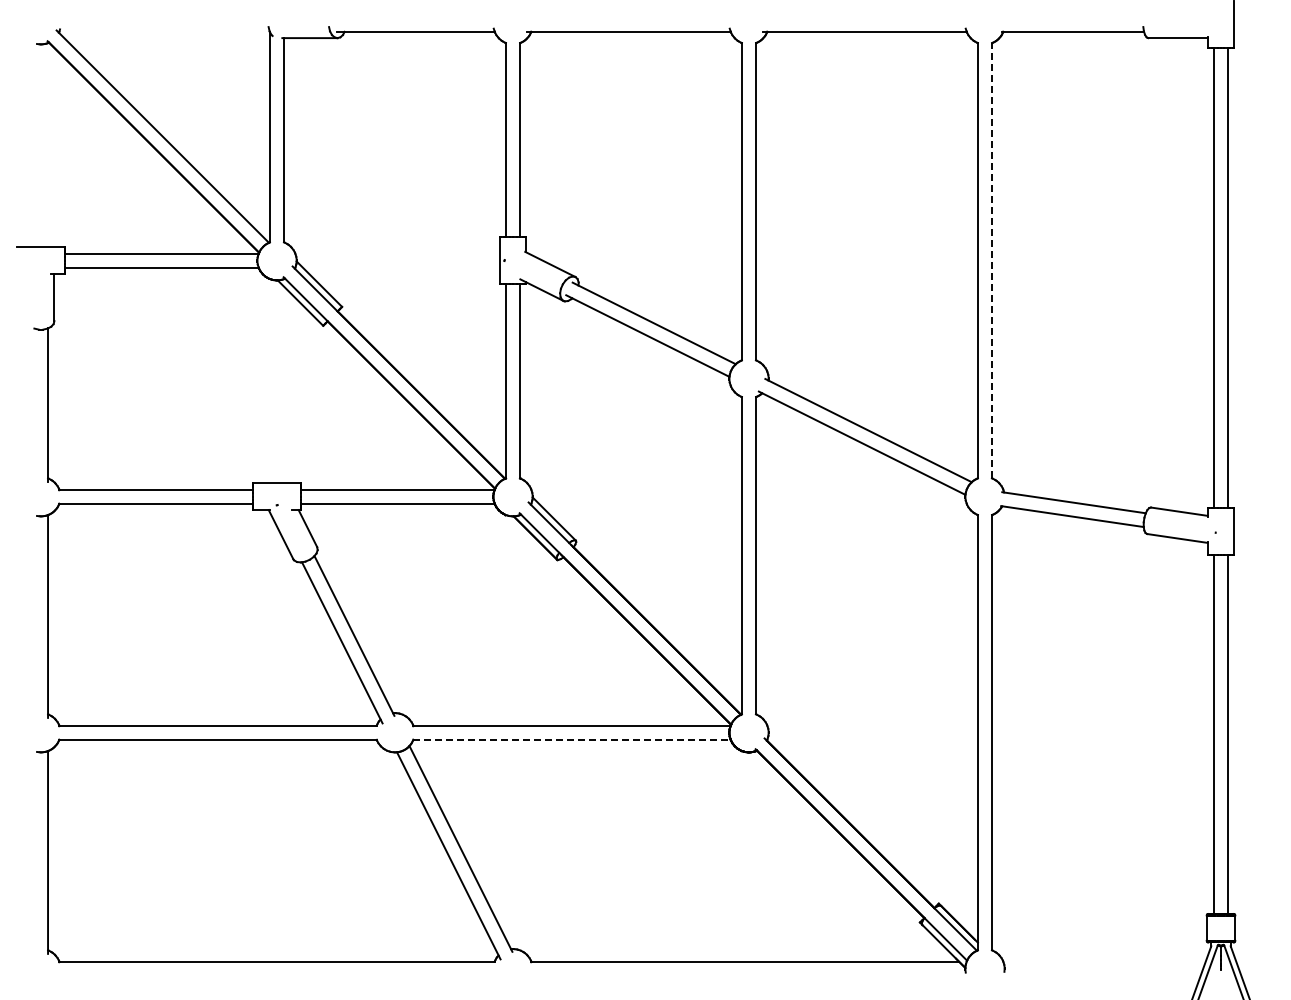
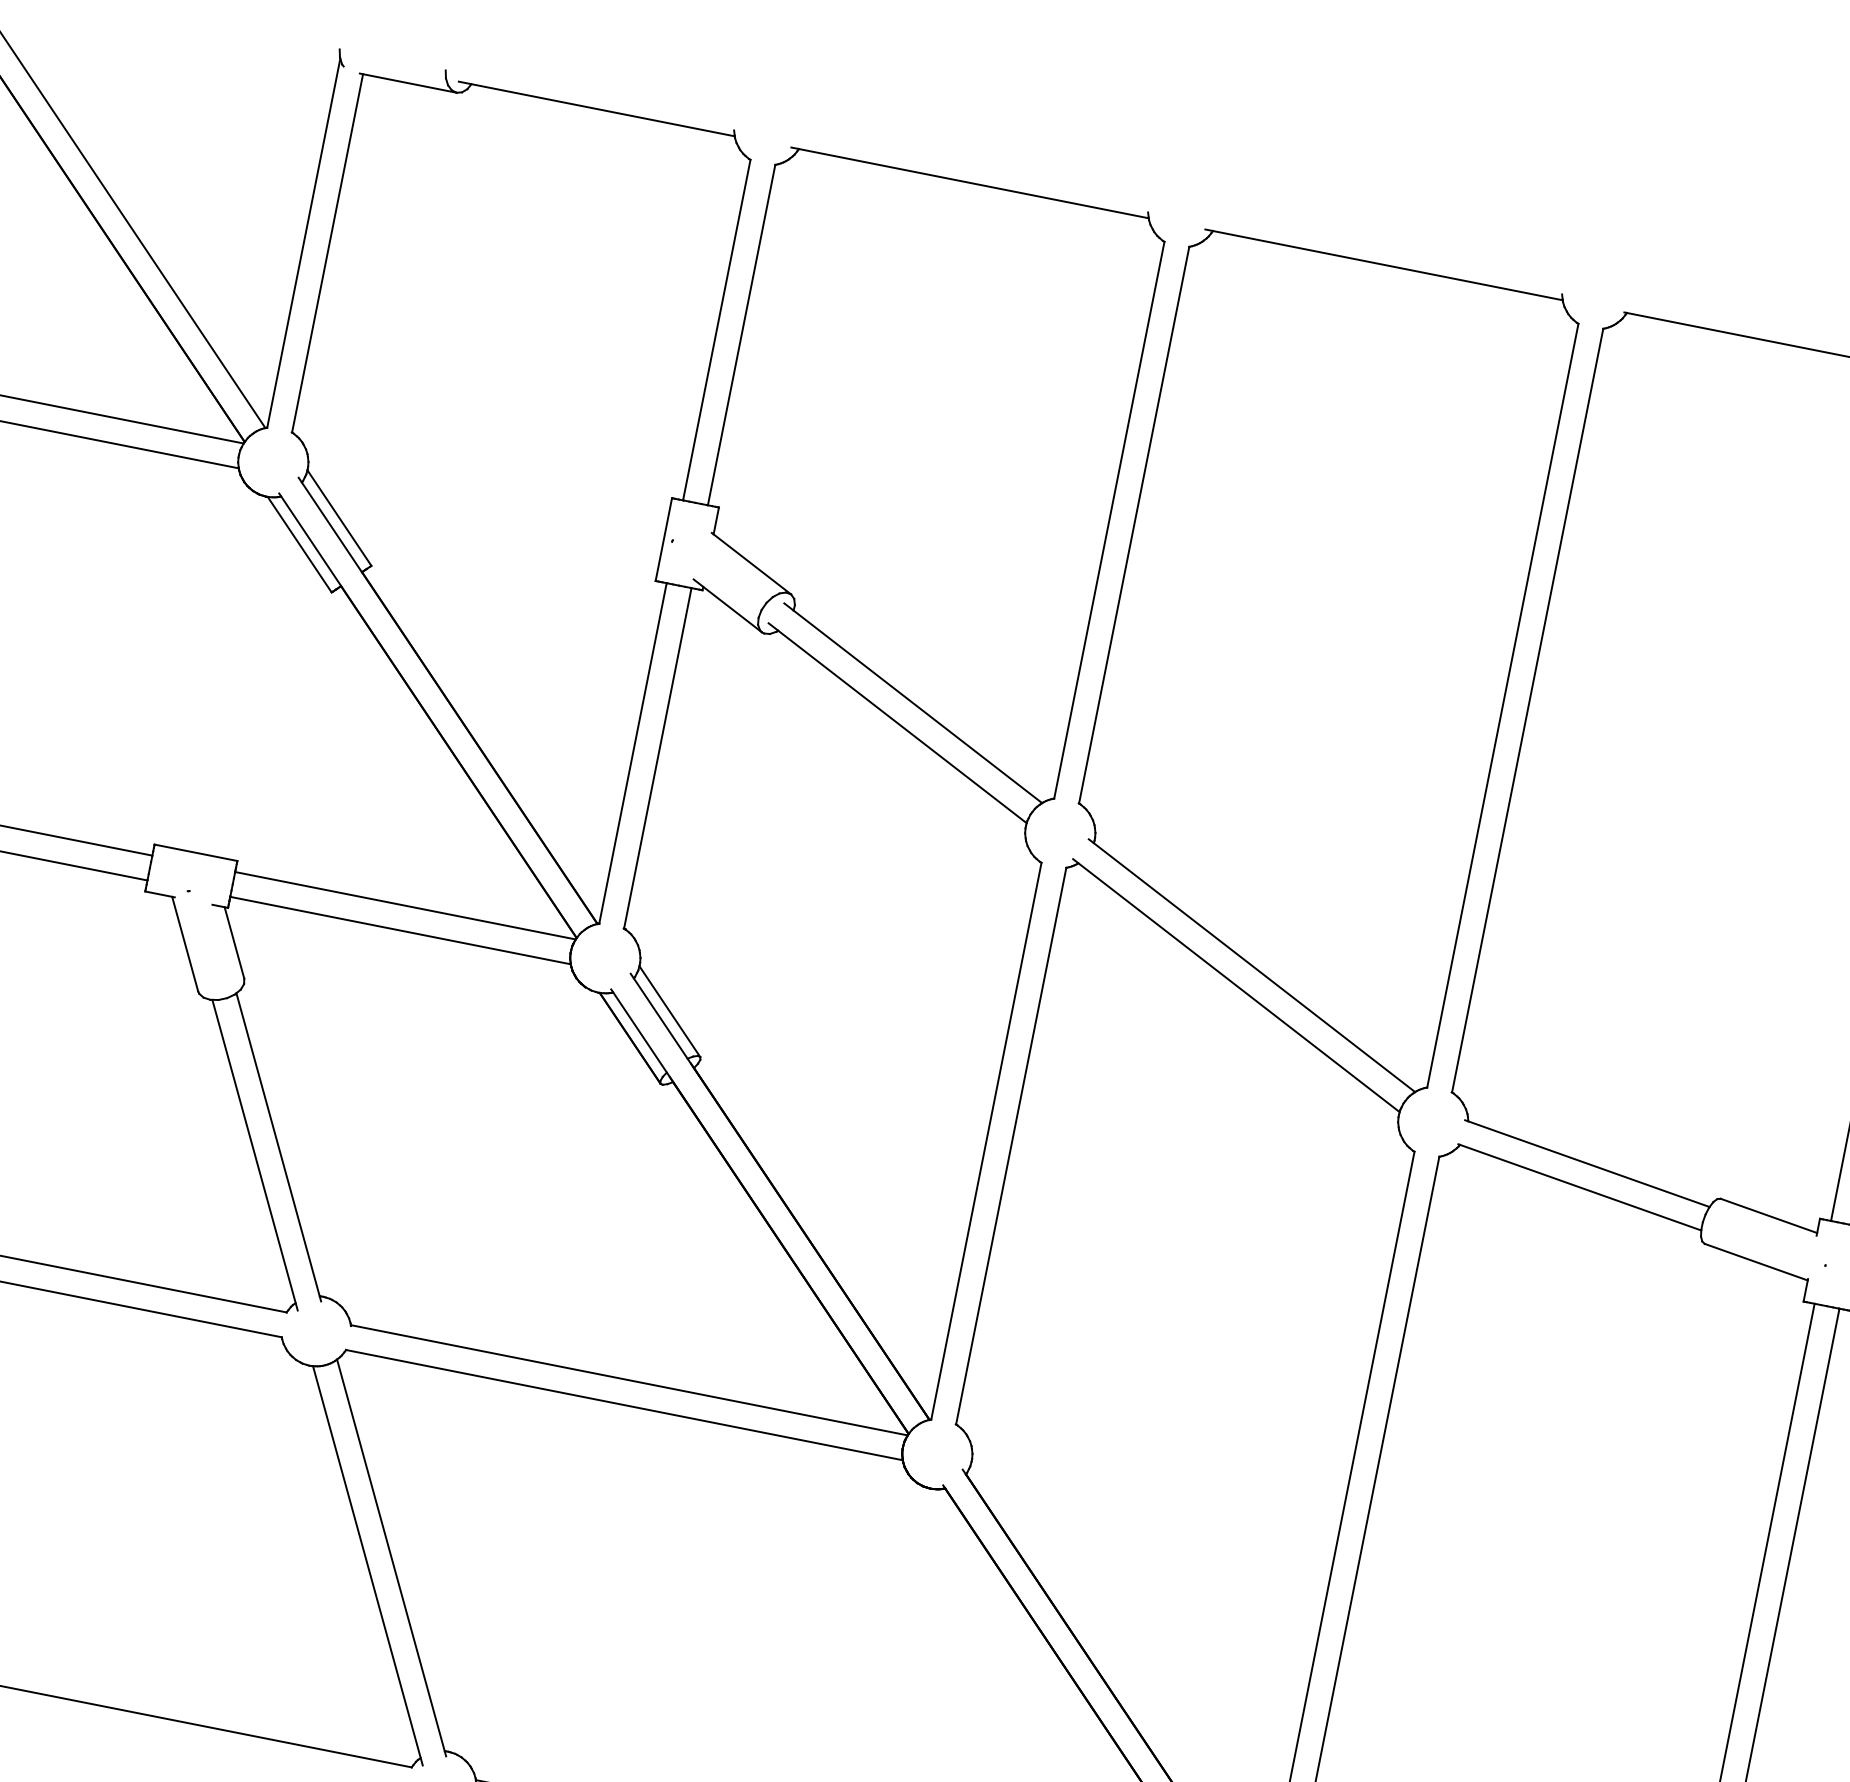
line: (992, 260) -> (1528, 710), dashed -> solid
line: (572, 739) -> (625, 1404), dashed -> solid

